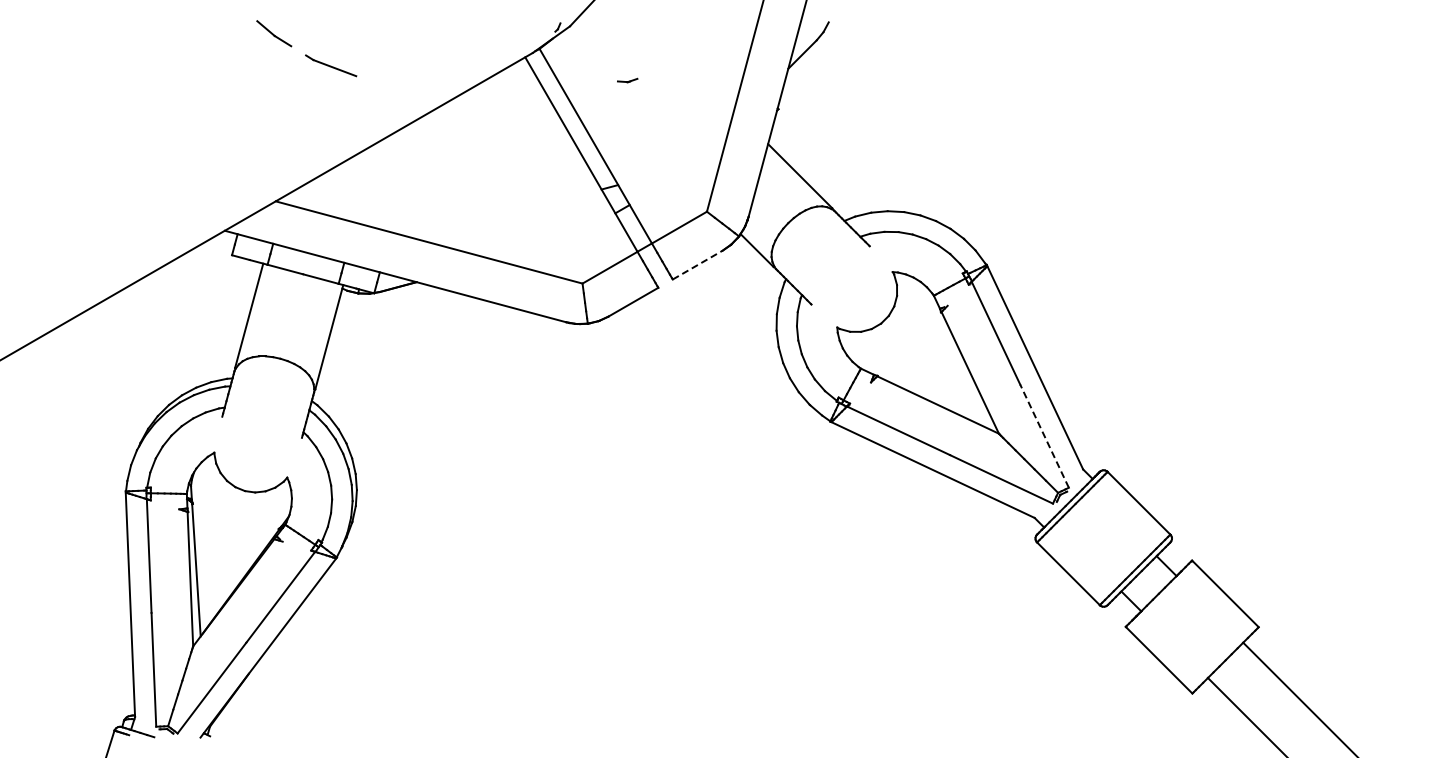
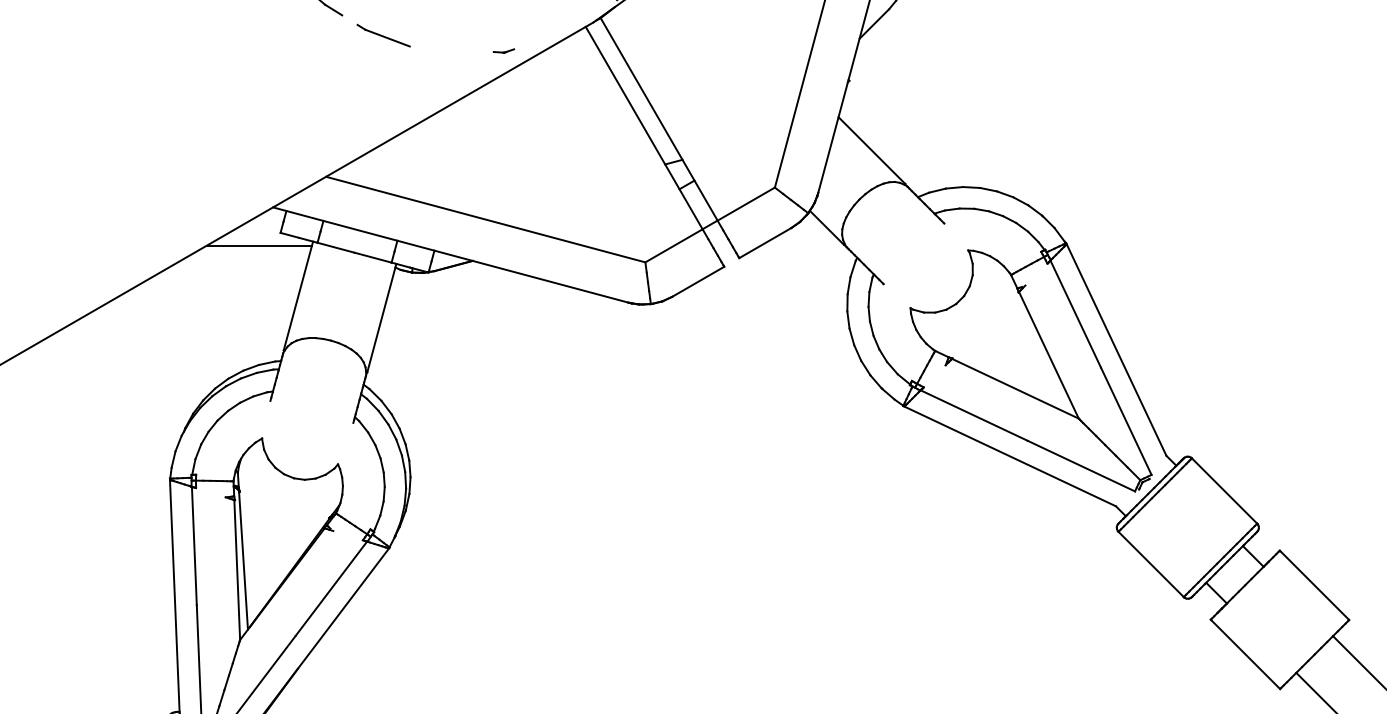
part: (627, 80) -> (503, 51), moved
line: (697, 265) -> (765, 243), dashed -> solid
line: (211, 267) -> (259, 245), added
line: (1044, 436) -> (1126, 421), dashed -> solid

